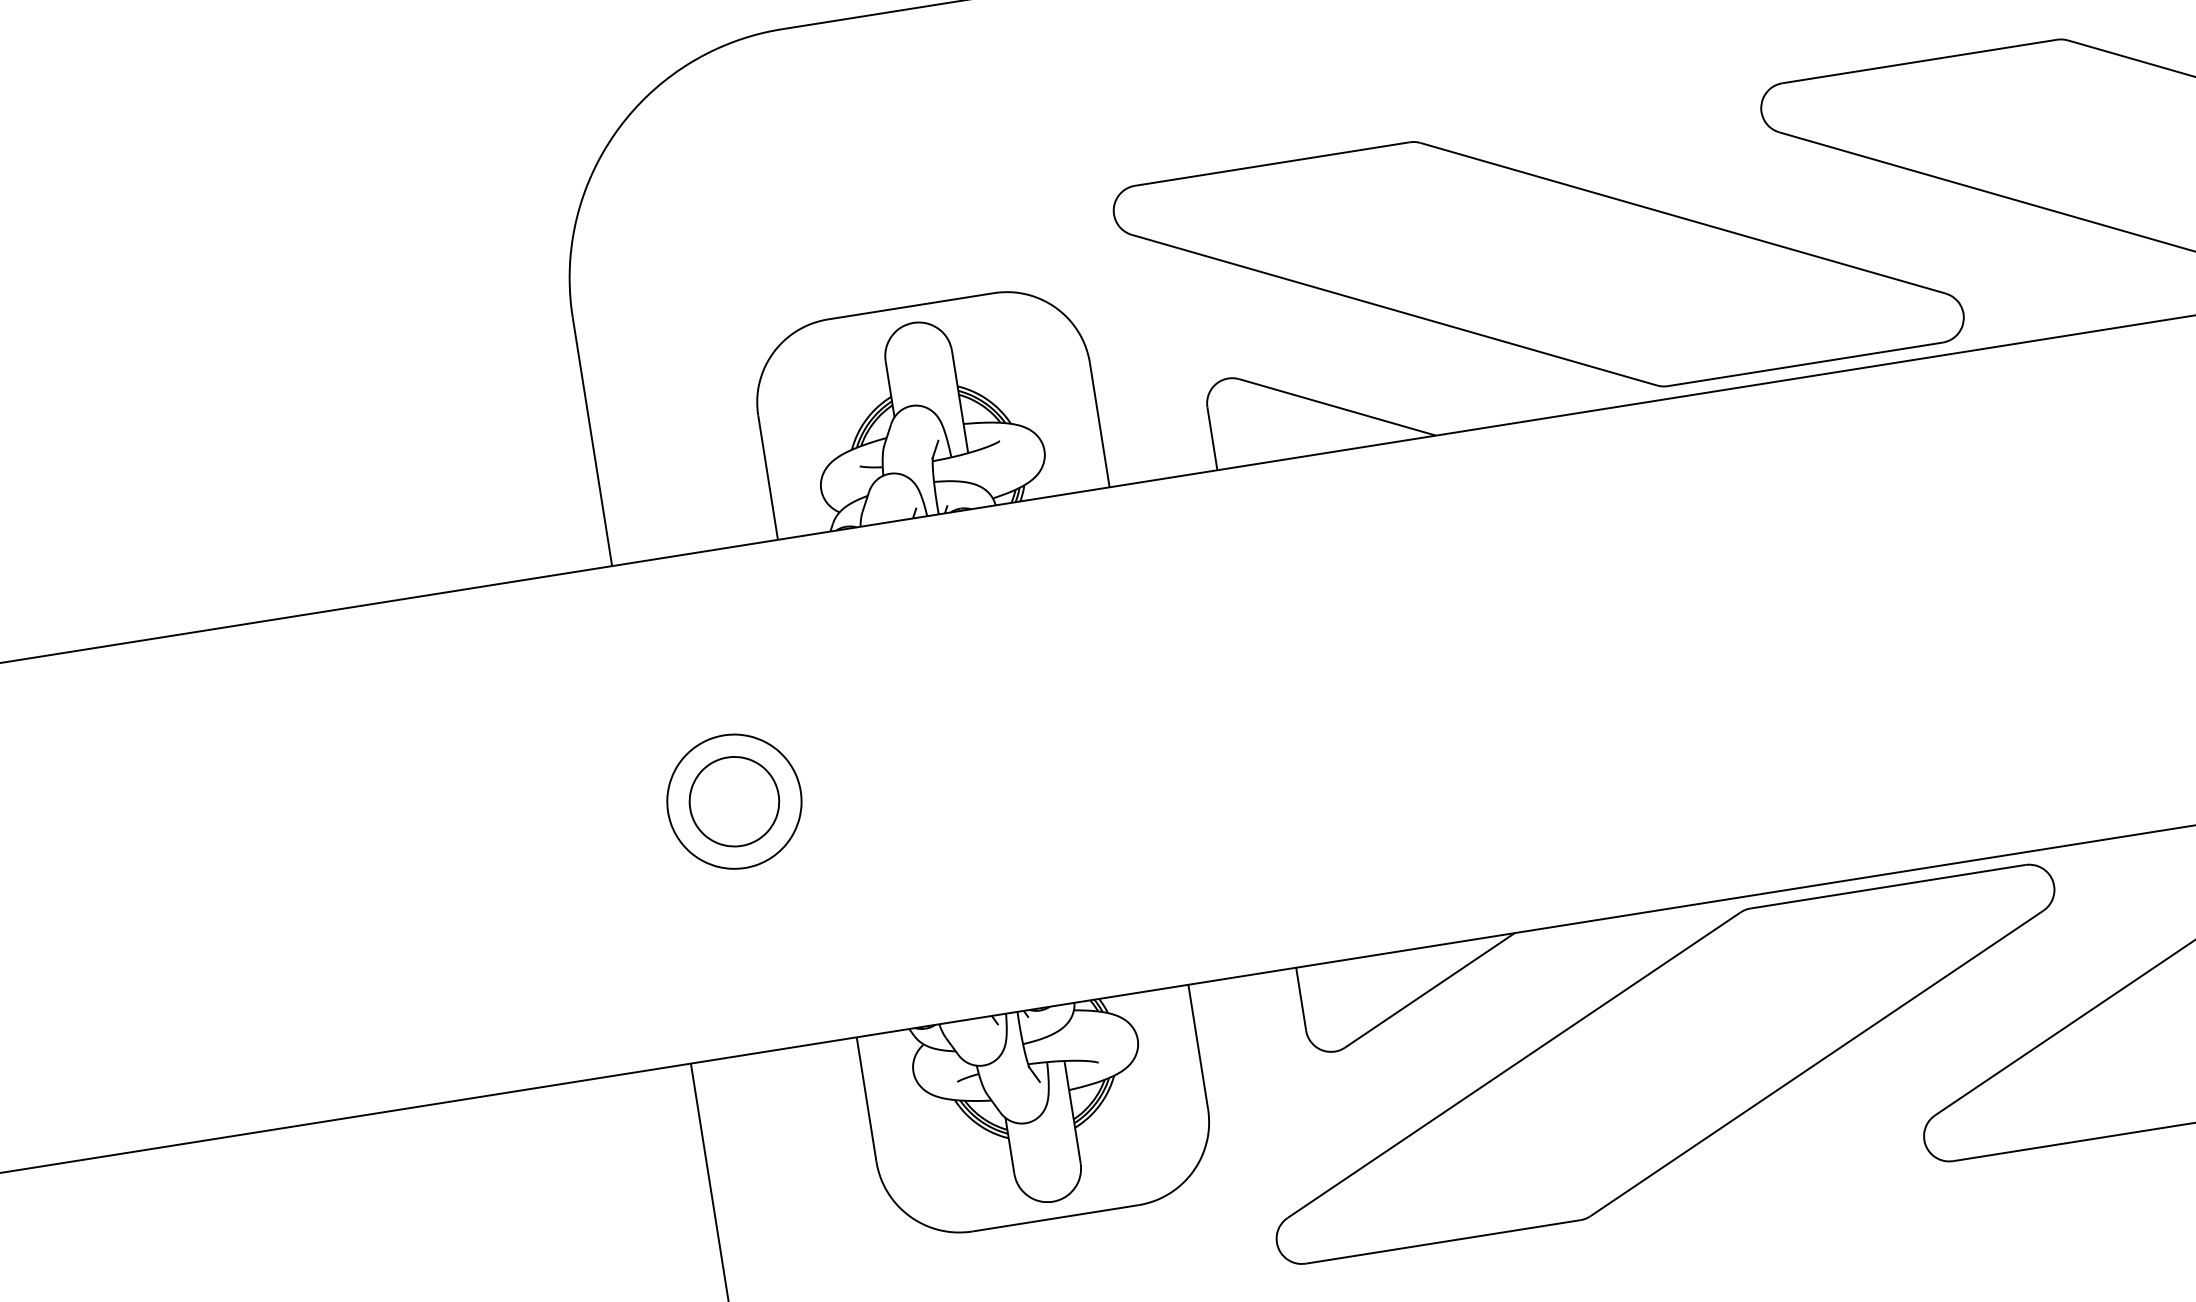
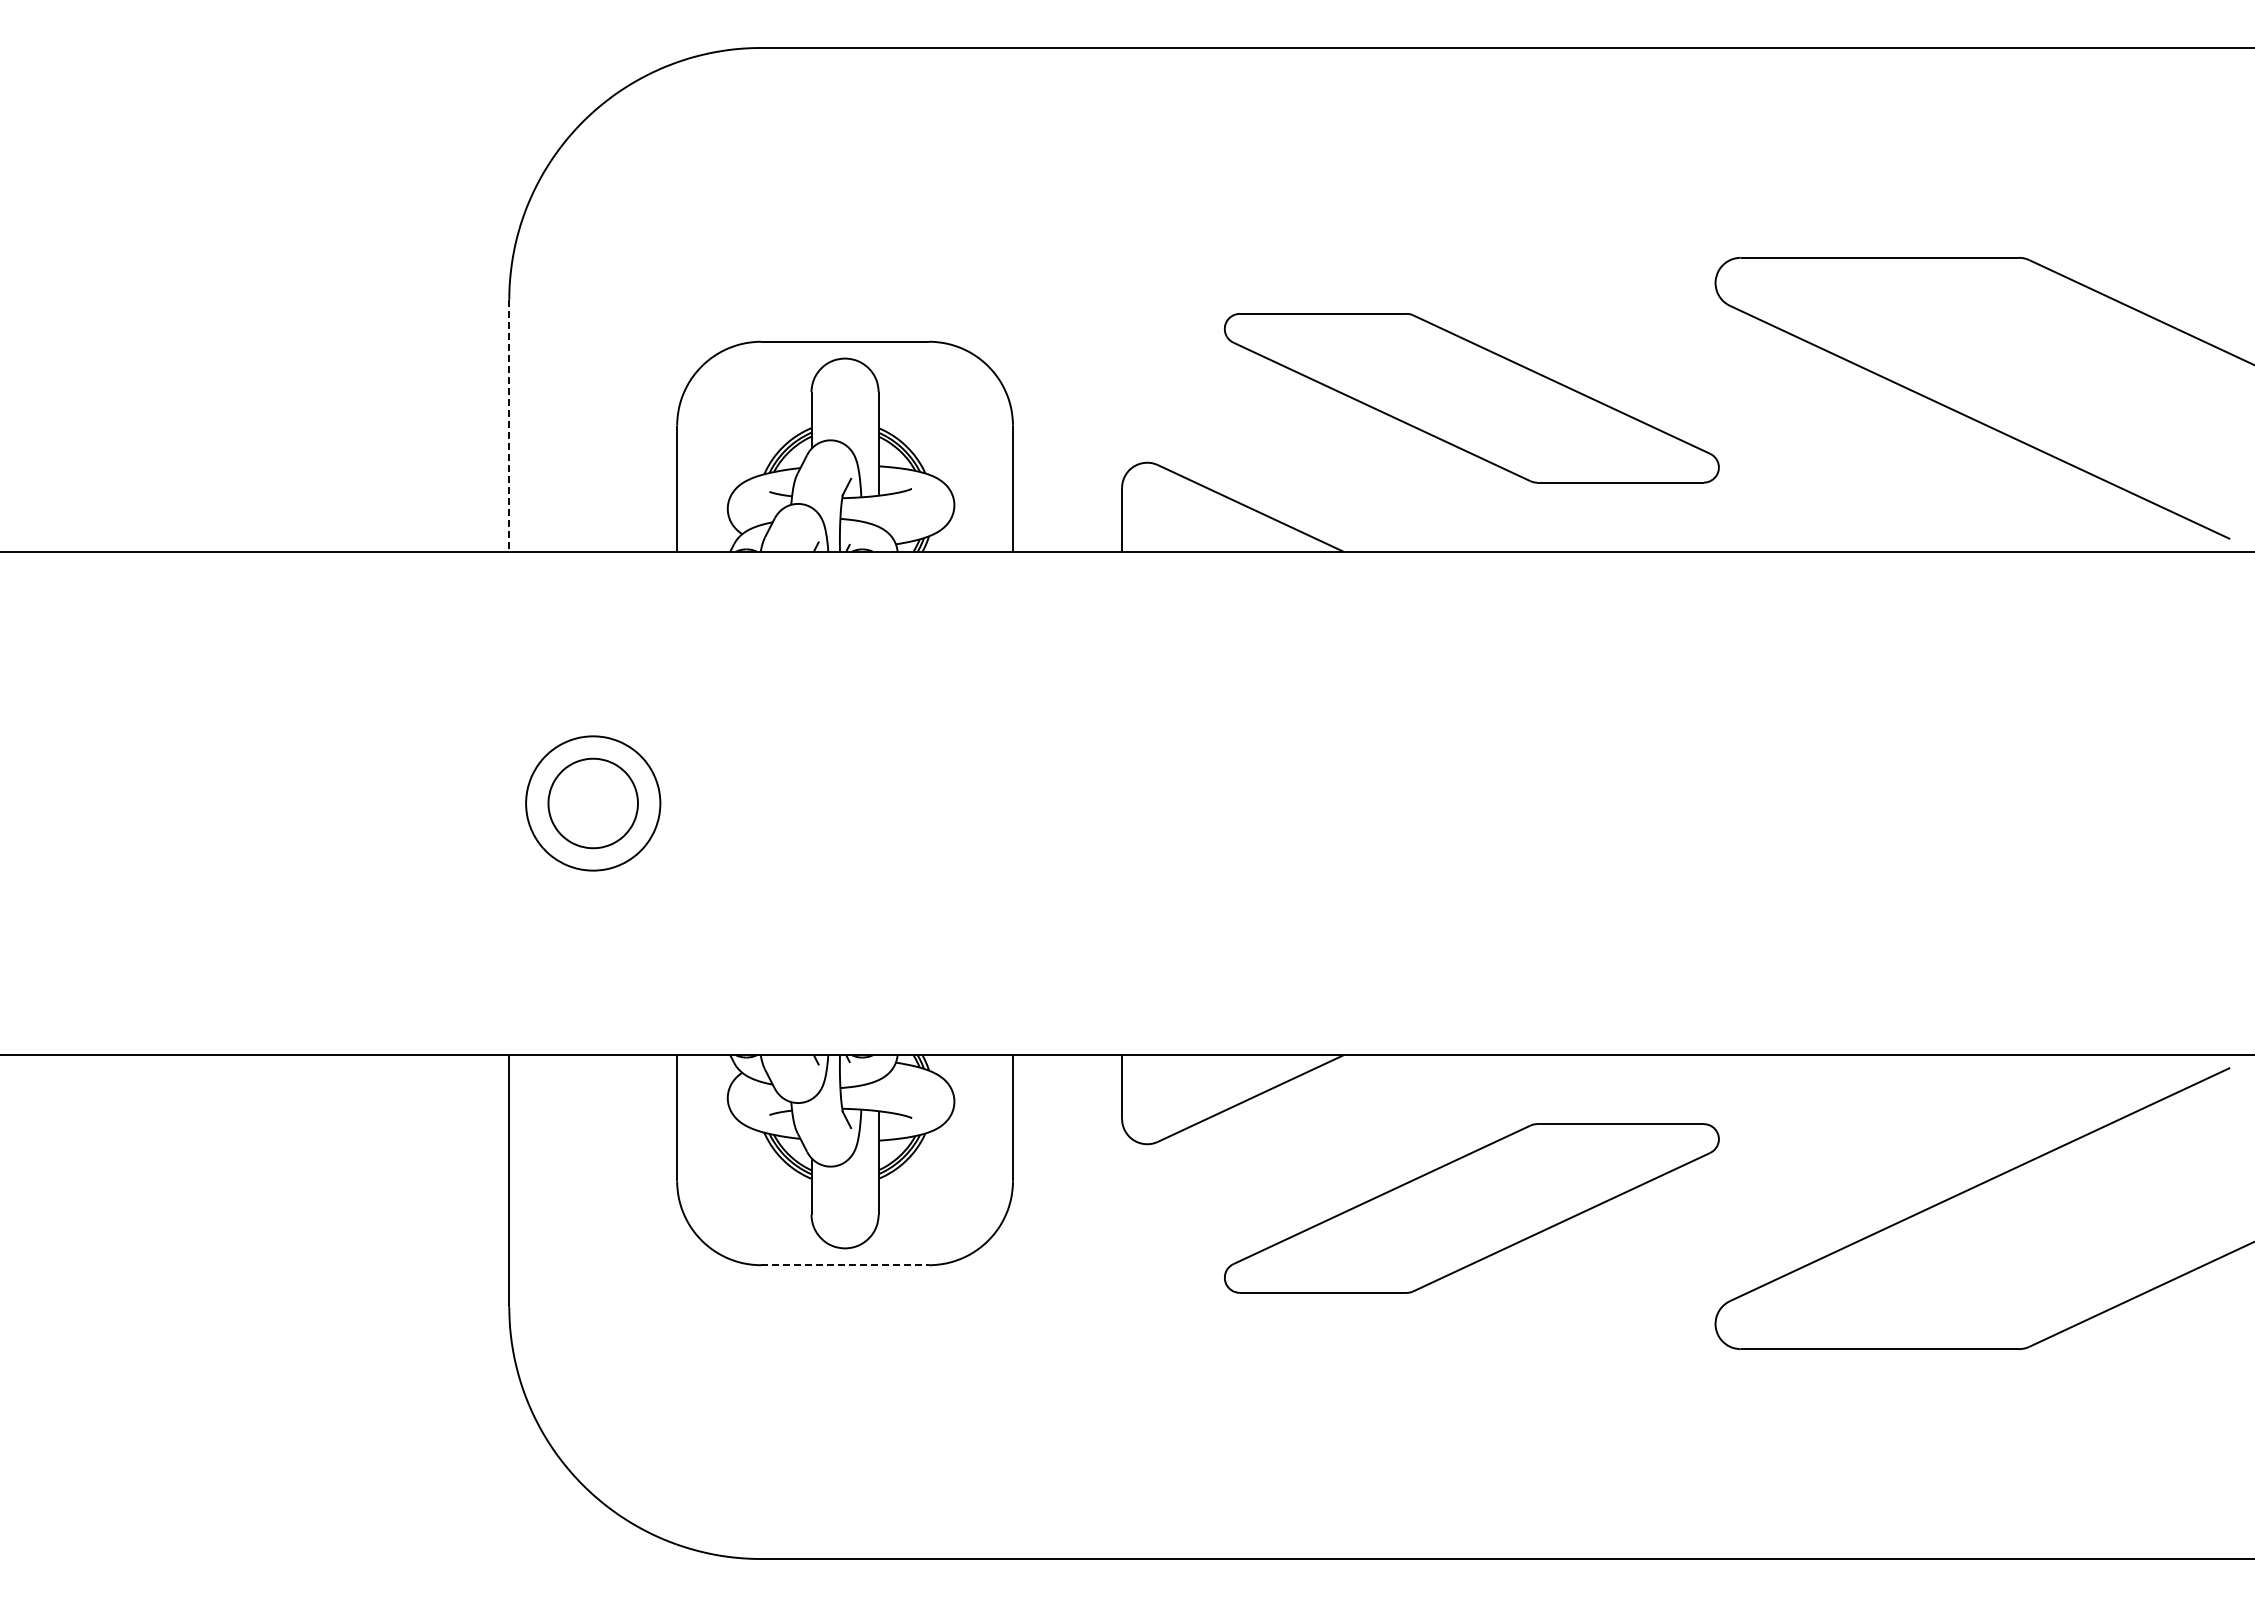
part: (1538, 263) -> (1471, 397), size x0.6
line: (592, 441) -> (509, 425), solid -> dashed
part: (1665, 1064) -> (1471, 1208), size x0.6
line: (1055, 1218) -> (845, 1265), solid -> dashed

